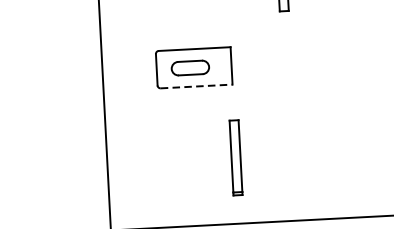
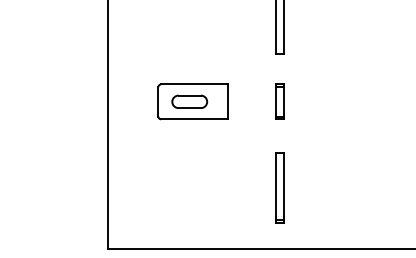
part: (286, 62) -> (279, 101), added
line: (197, 86) -> (195, 119), dashed -> solid
part: (235, 157) -> (279, 187), moved

